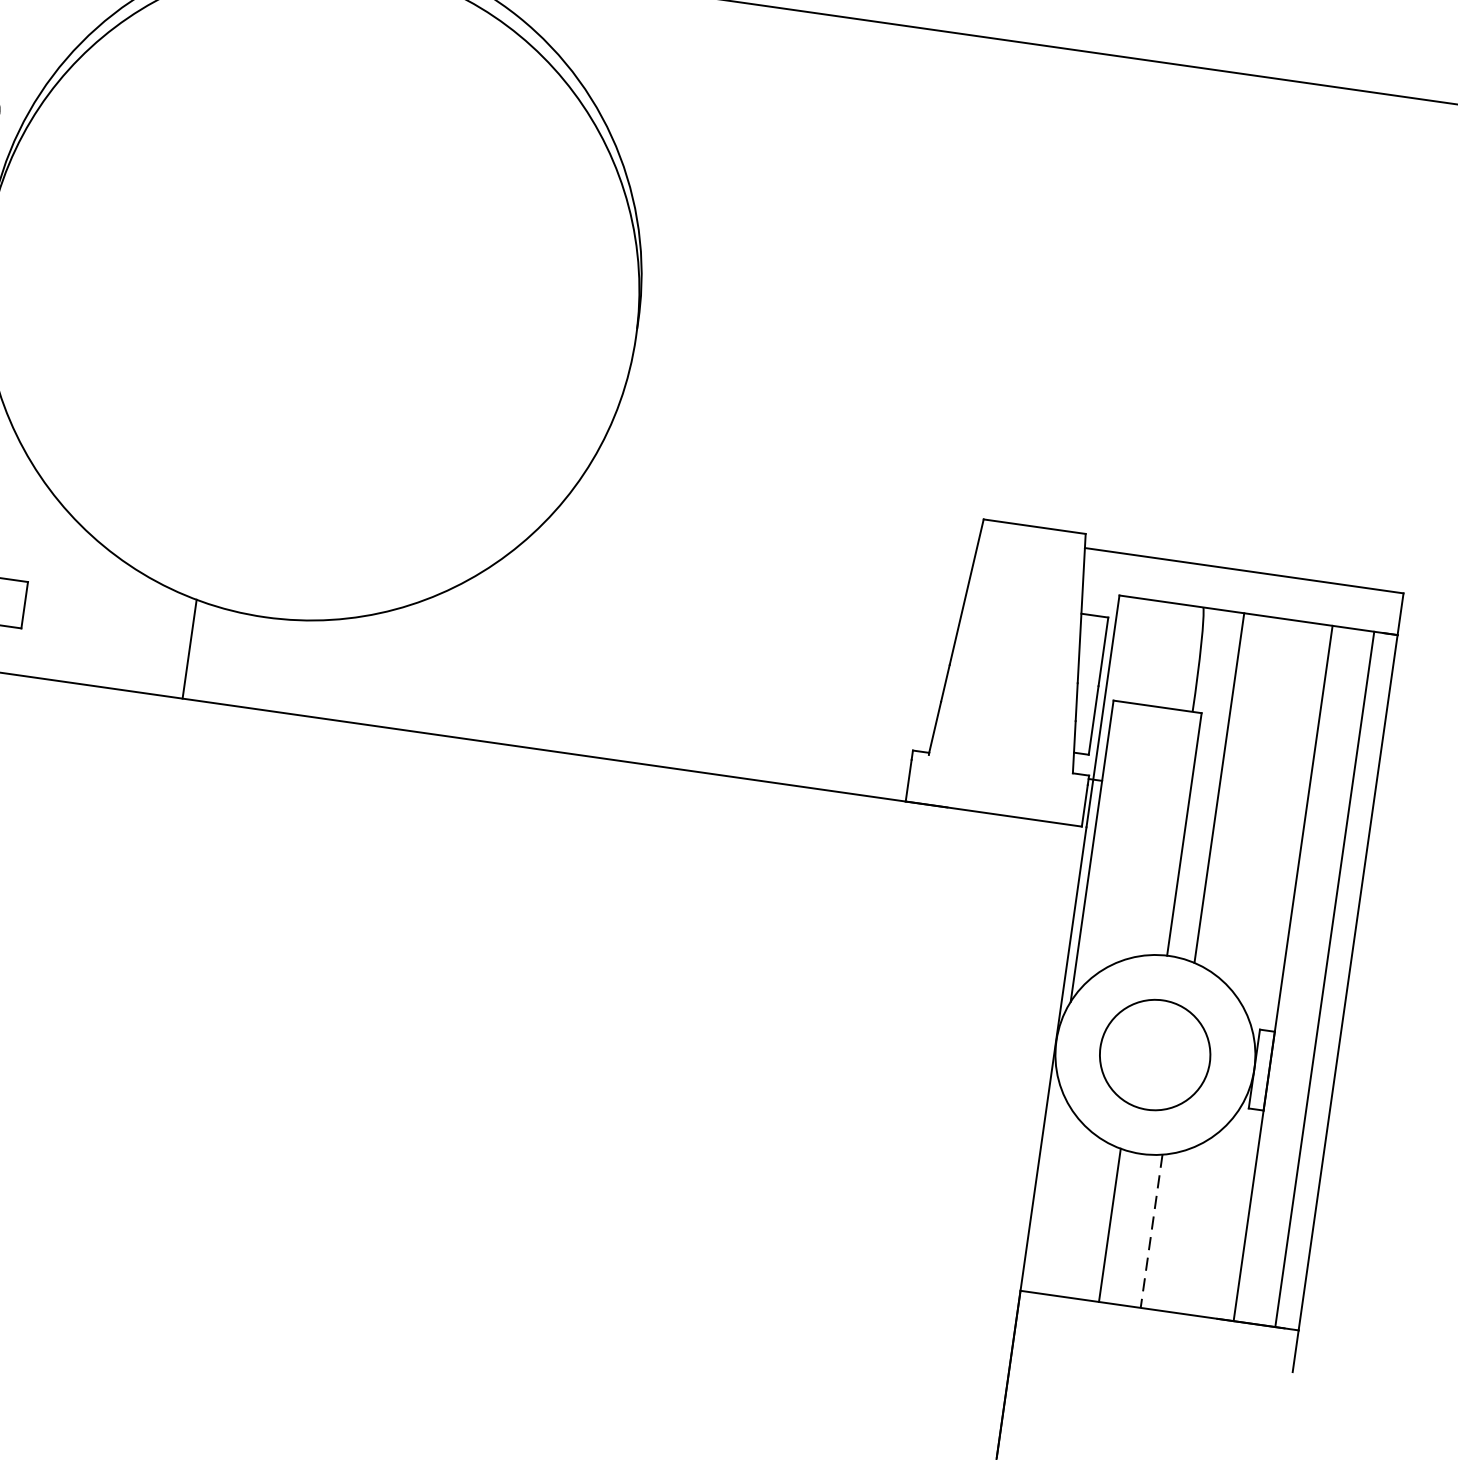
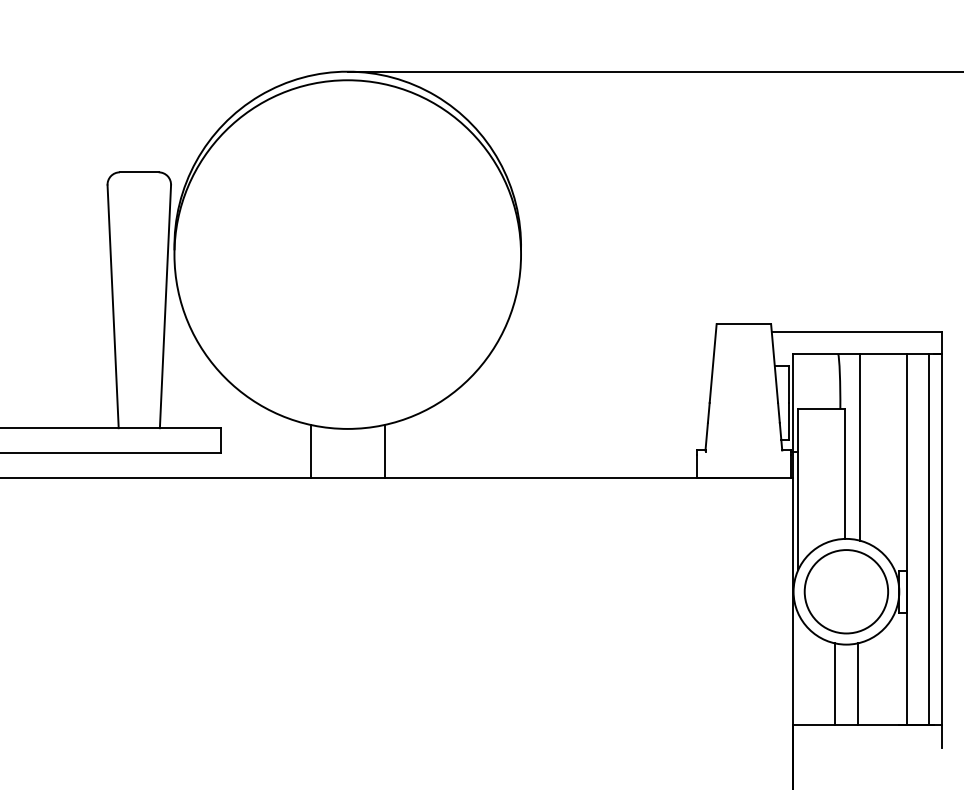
line: (328, 667) -> (384, 450), added
circle: (1153, 1054) -> (845, 591), size x1.43
line: (1151, 1231) -> (857, 684), dashed -> solid

